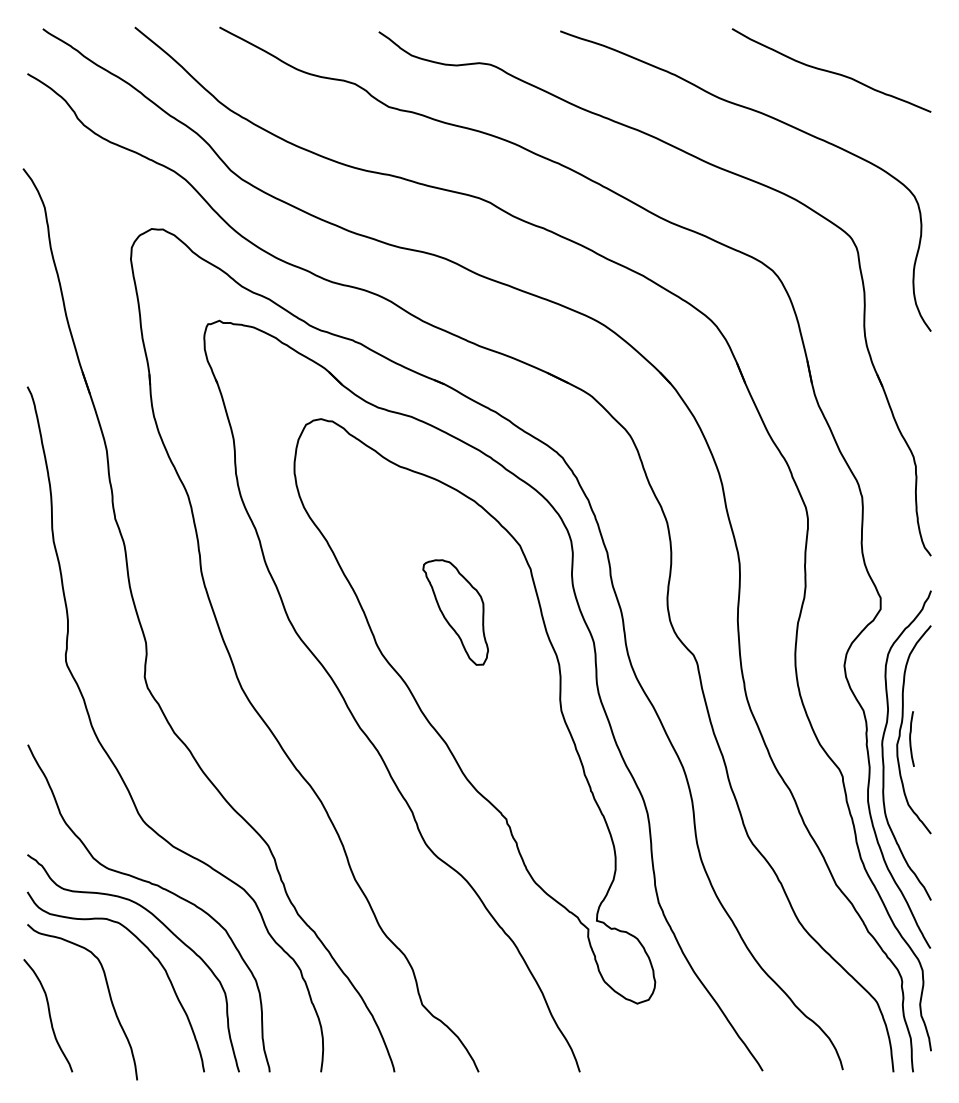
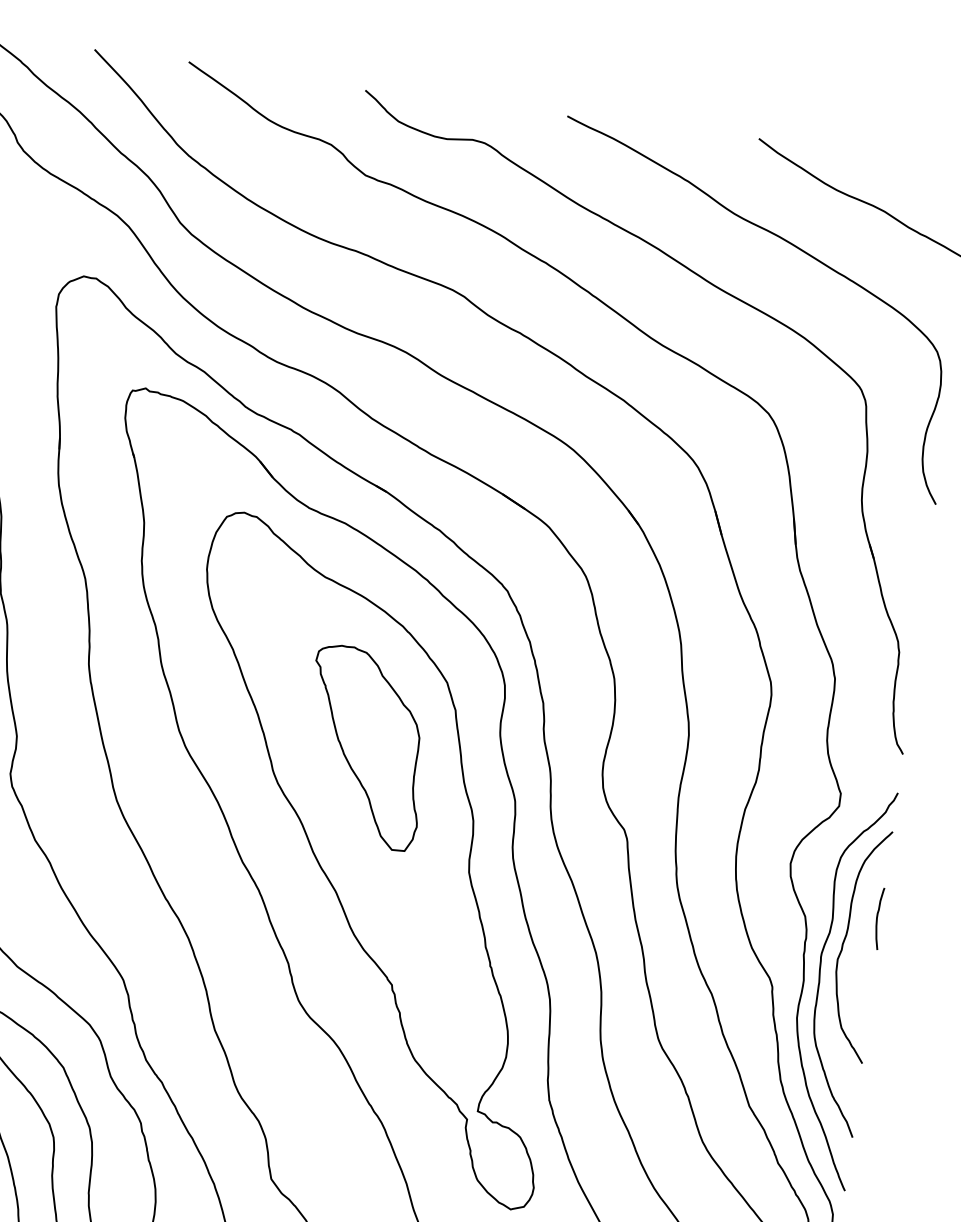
part: (455, 612) -> (365, 747), size x1.67
curve: (910, 738) -> (877, 917), moved

